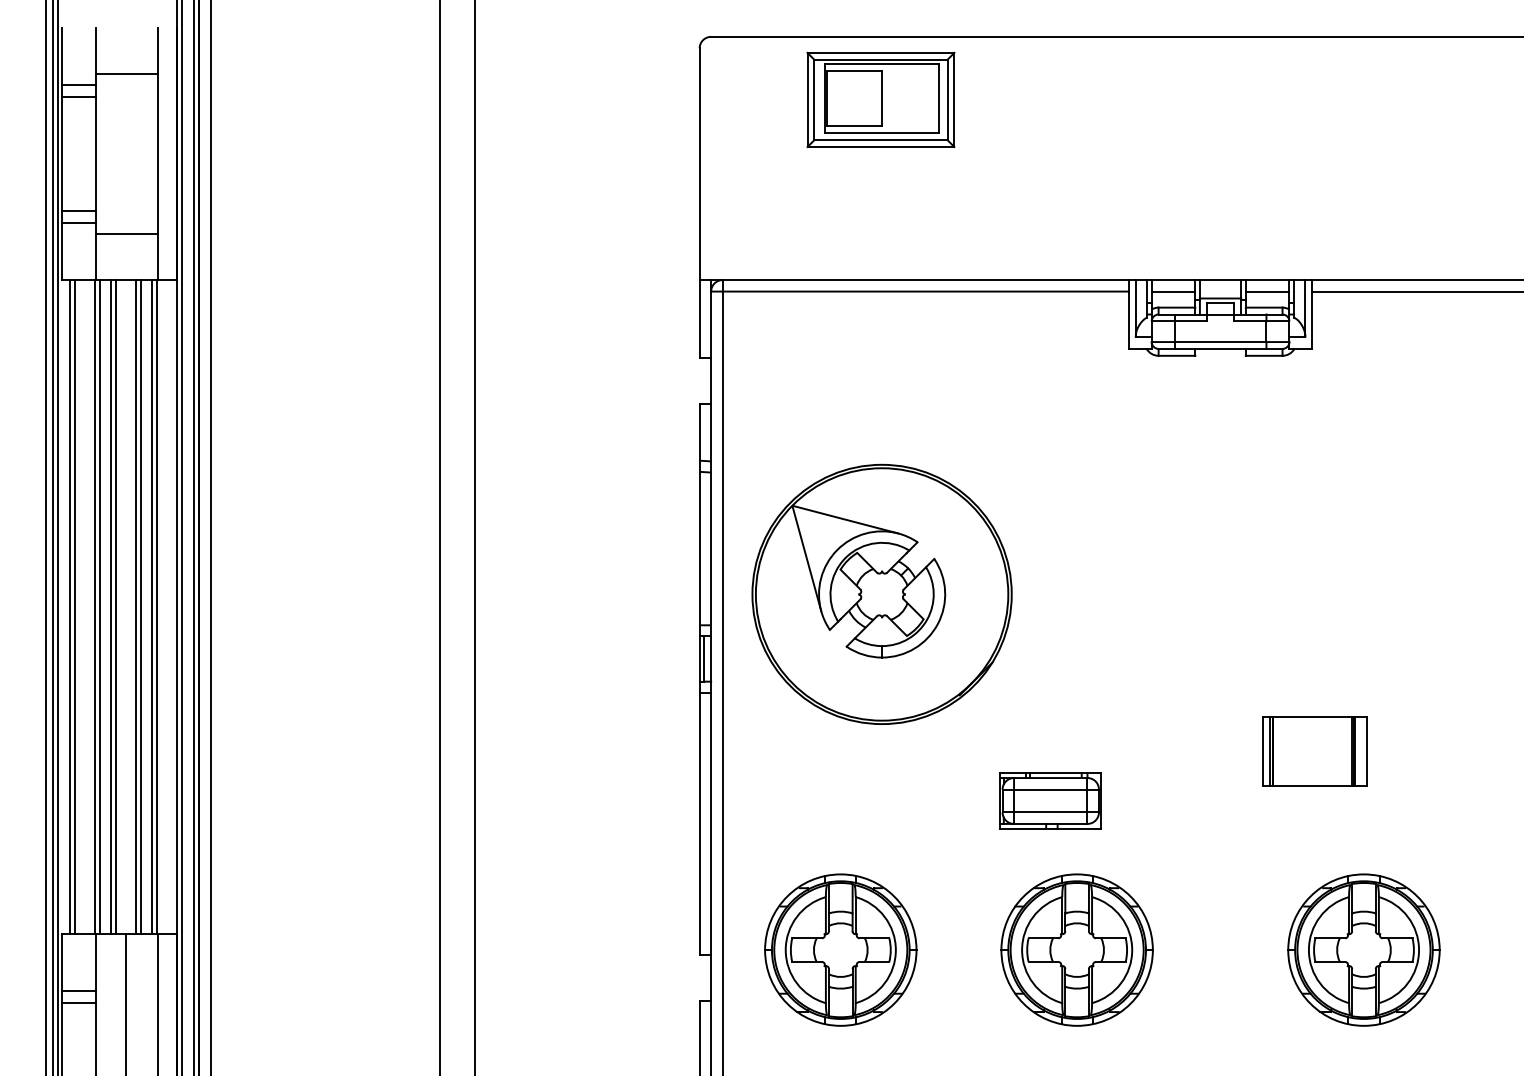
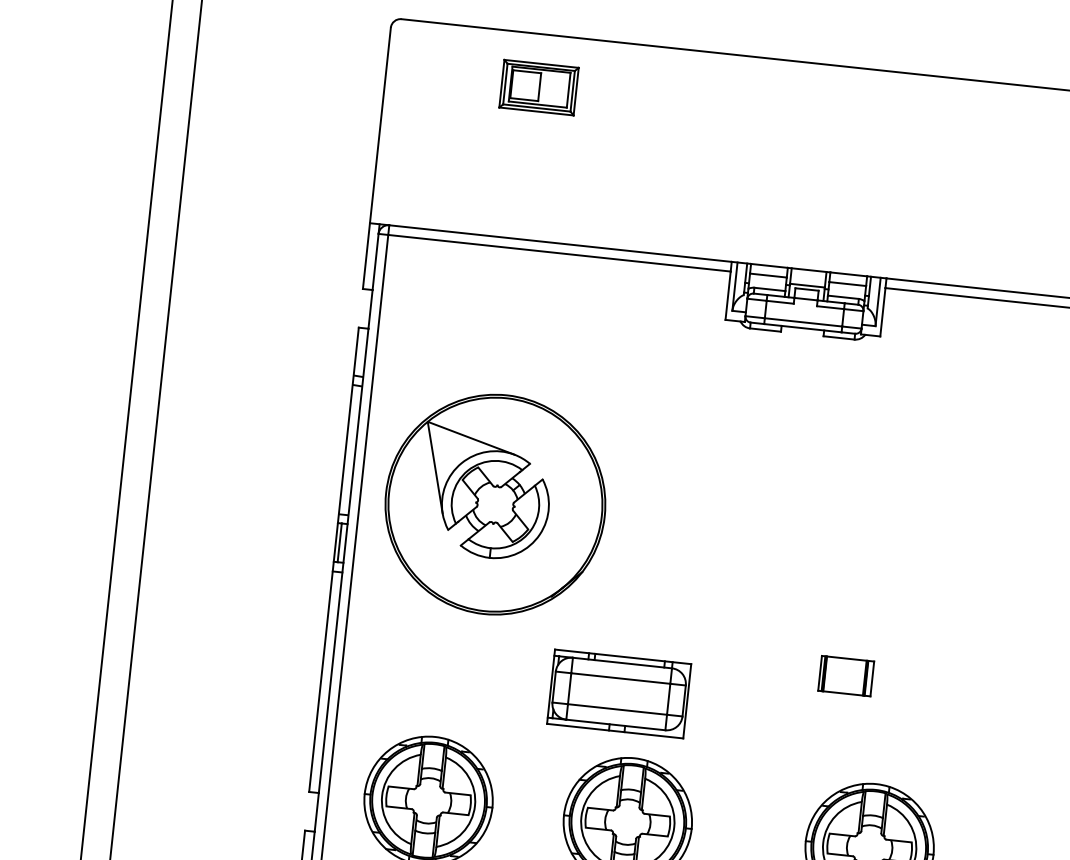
part: (880, 99) -> (538, 87), size x0.6
part: (1314, 751) -> (845, 676), size x0.6
part: (1050, 800) -> (618, 693), size x1.6

